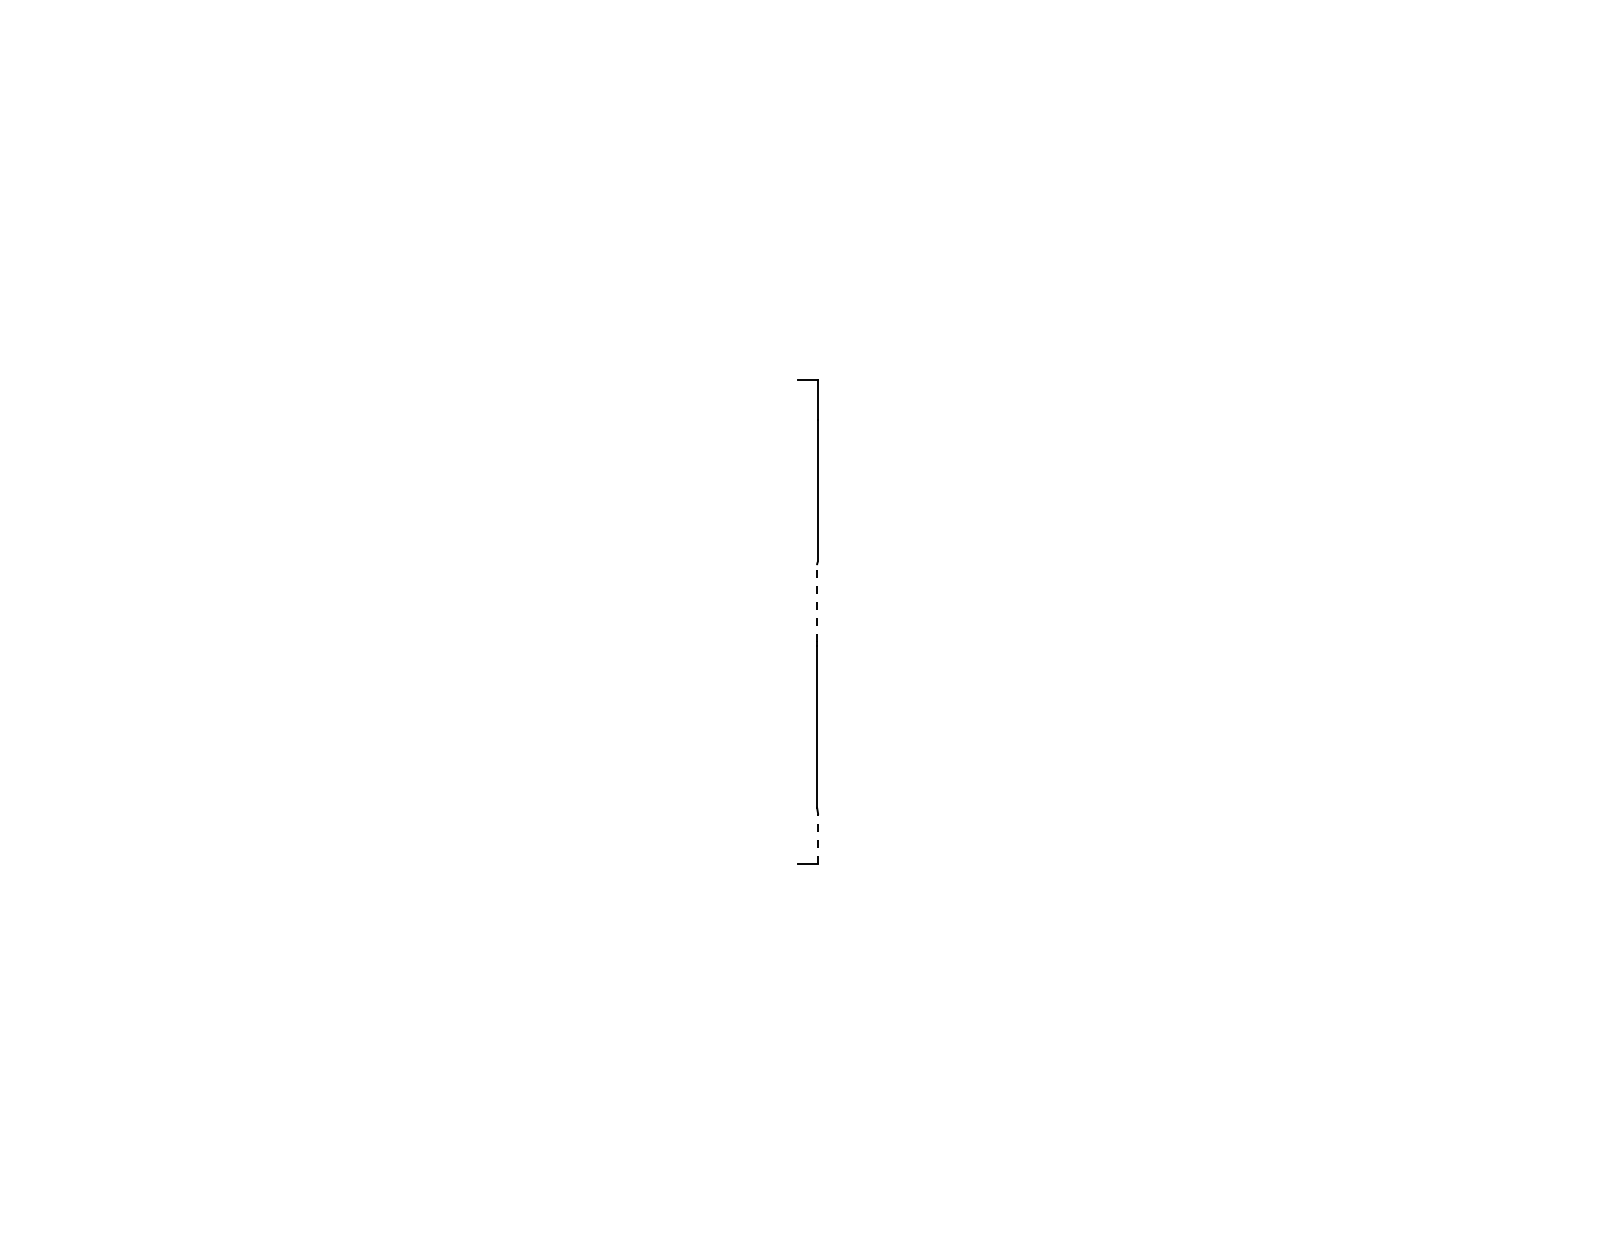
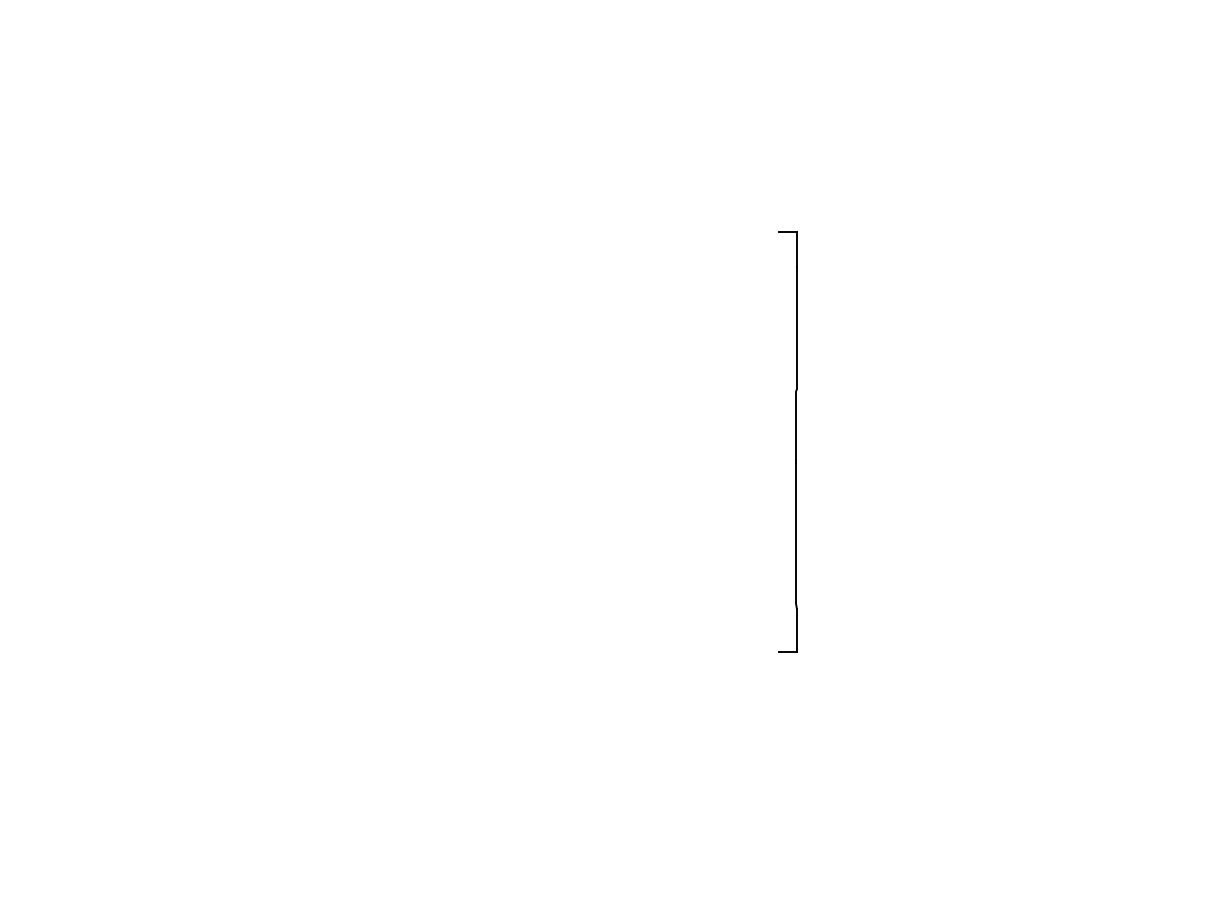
line: (817, 603) -> (796, 425), dashed -> solid
line: (818, 838) -> (797, 630), dashed -> solid

